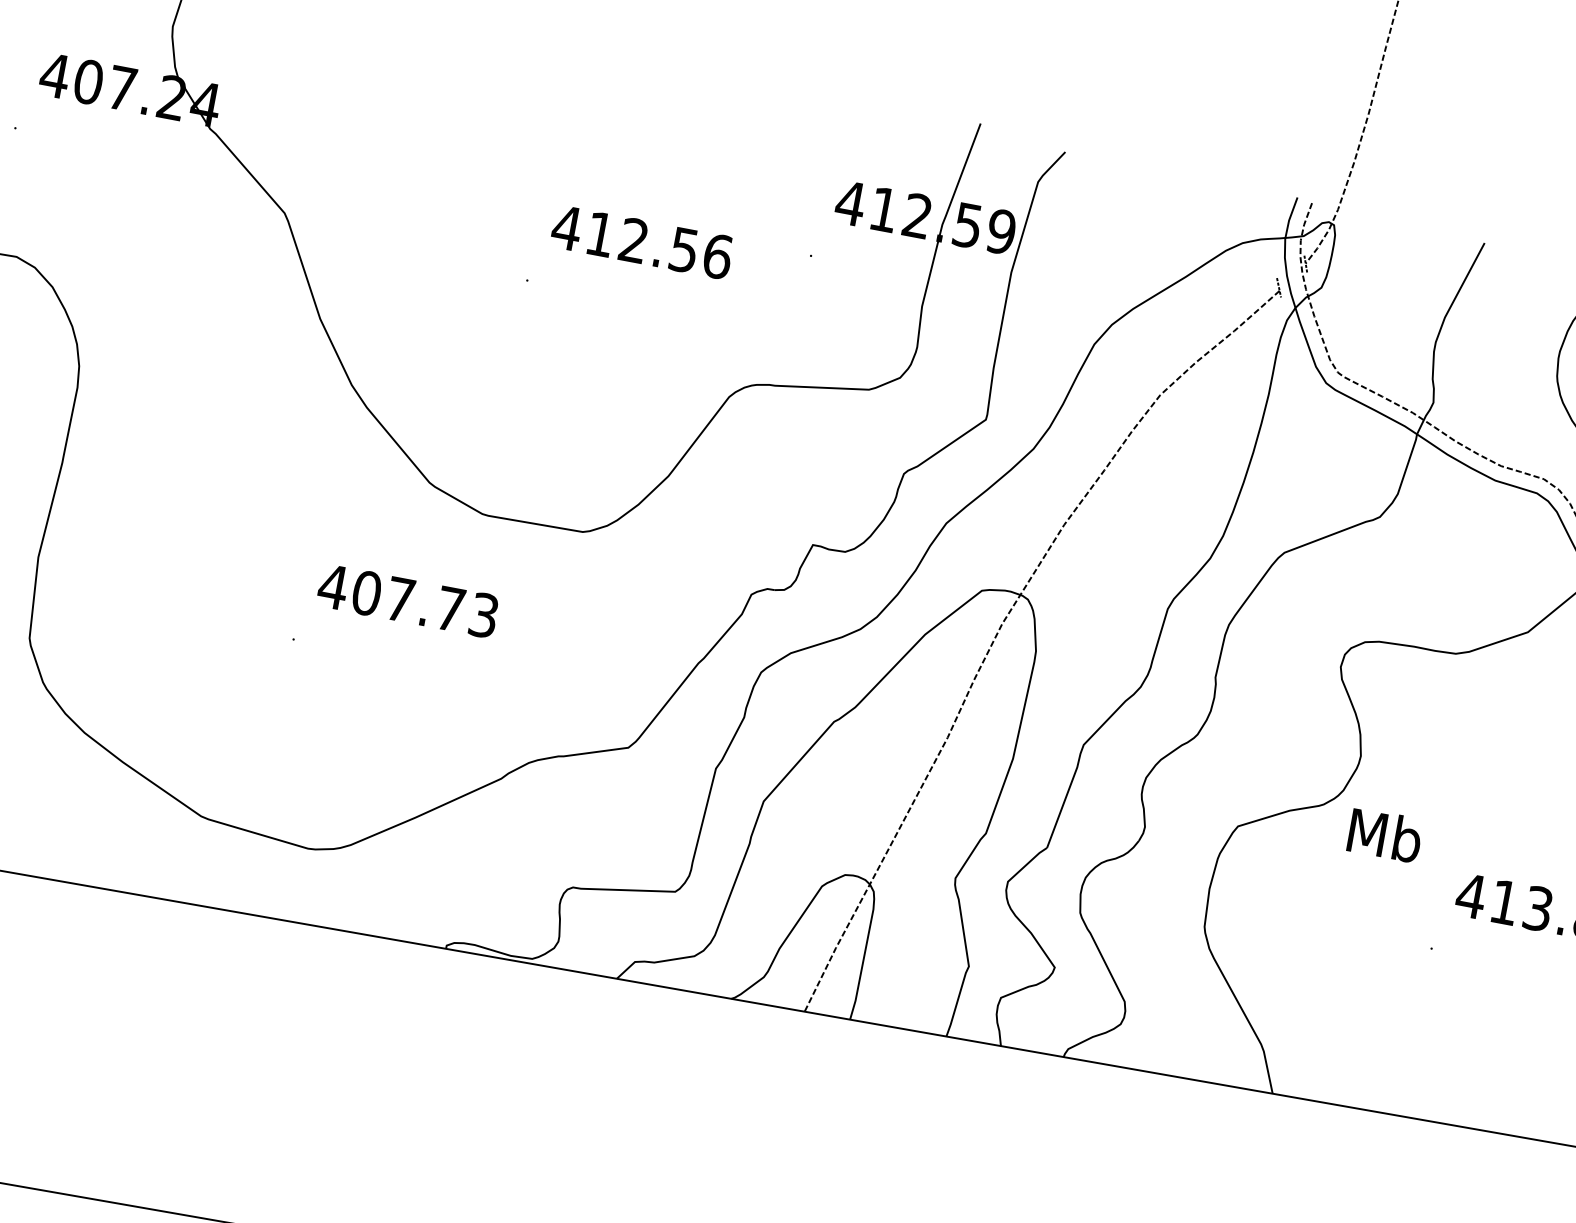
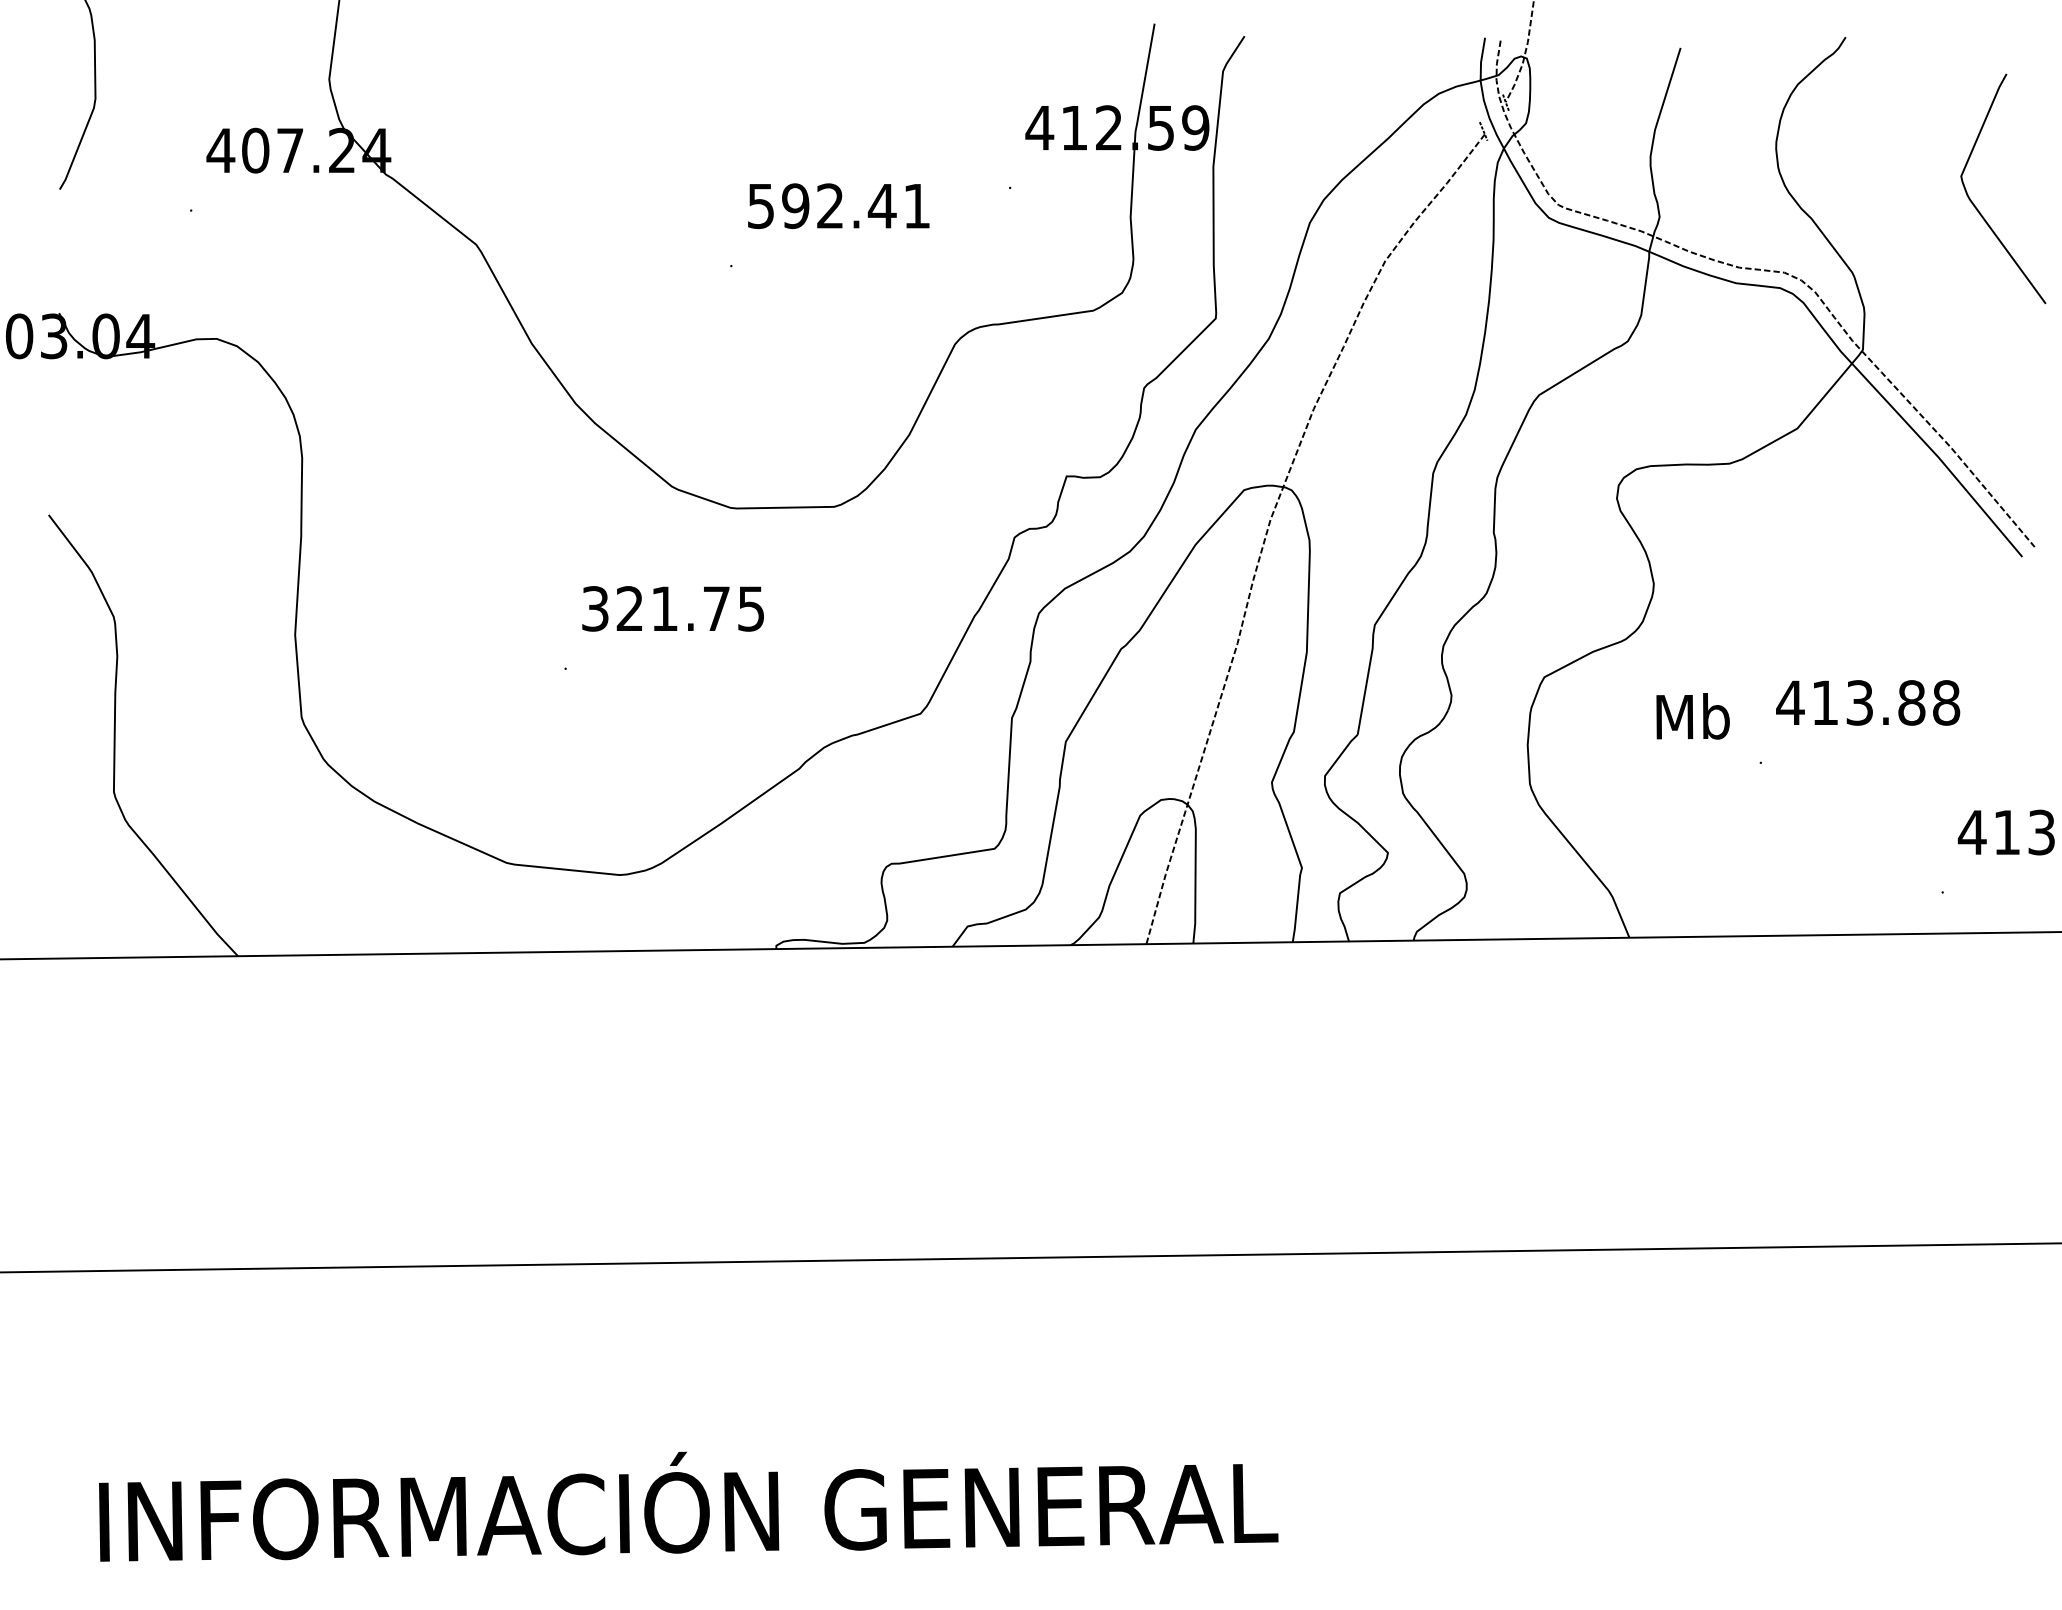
text: (641, 242) -> (838, 206), 412.56 -> 592.41
text: (407, 600) -> (672, 608), 407.73 -> 321.75
text: (1384, 835) -> (1692, 716), moved

